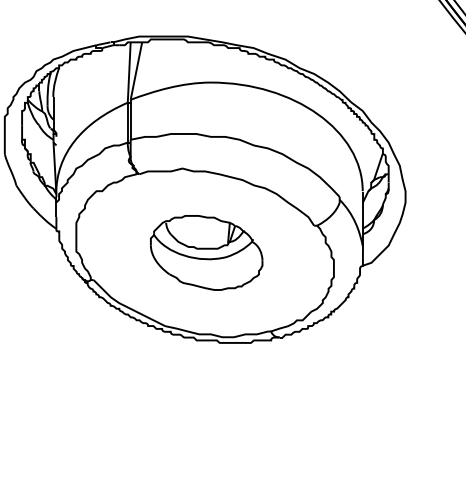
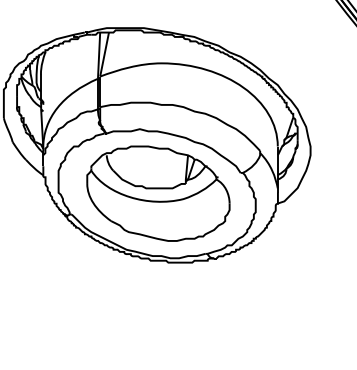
part: (206, 252) -> (158, 193), size x1.67

